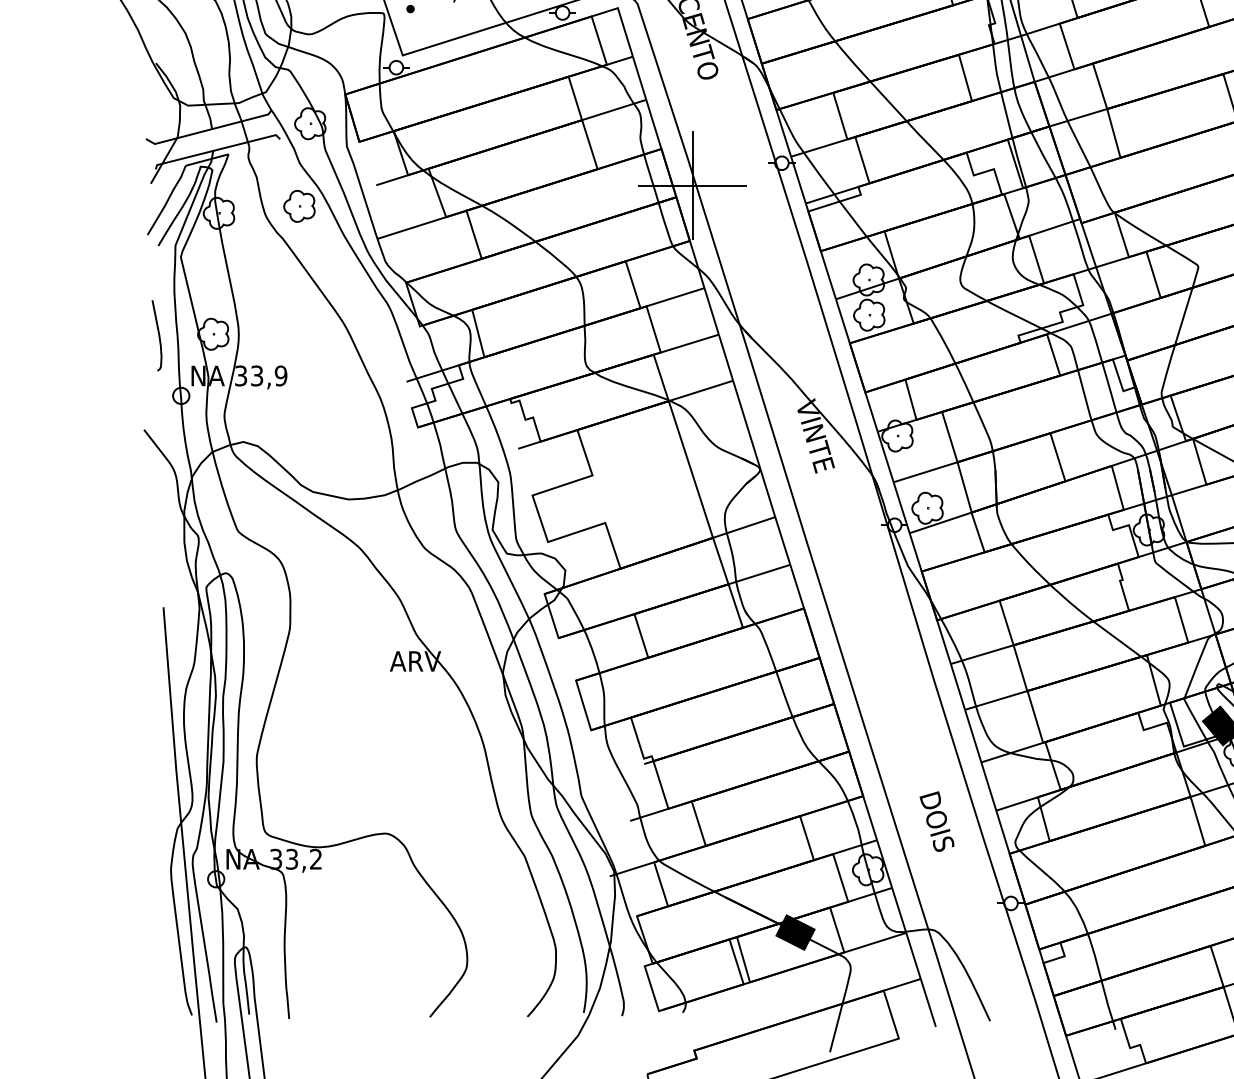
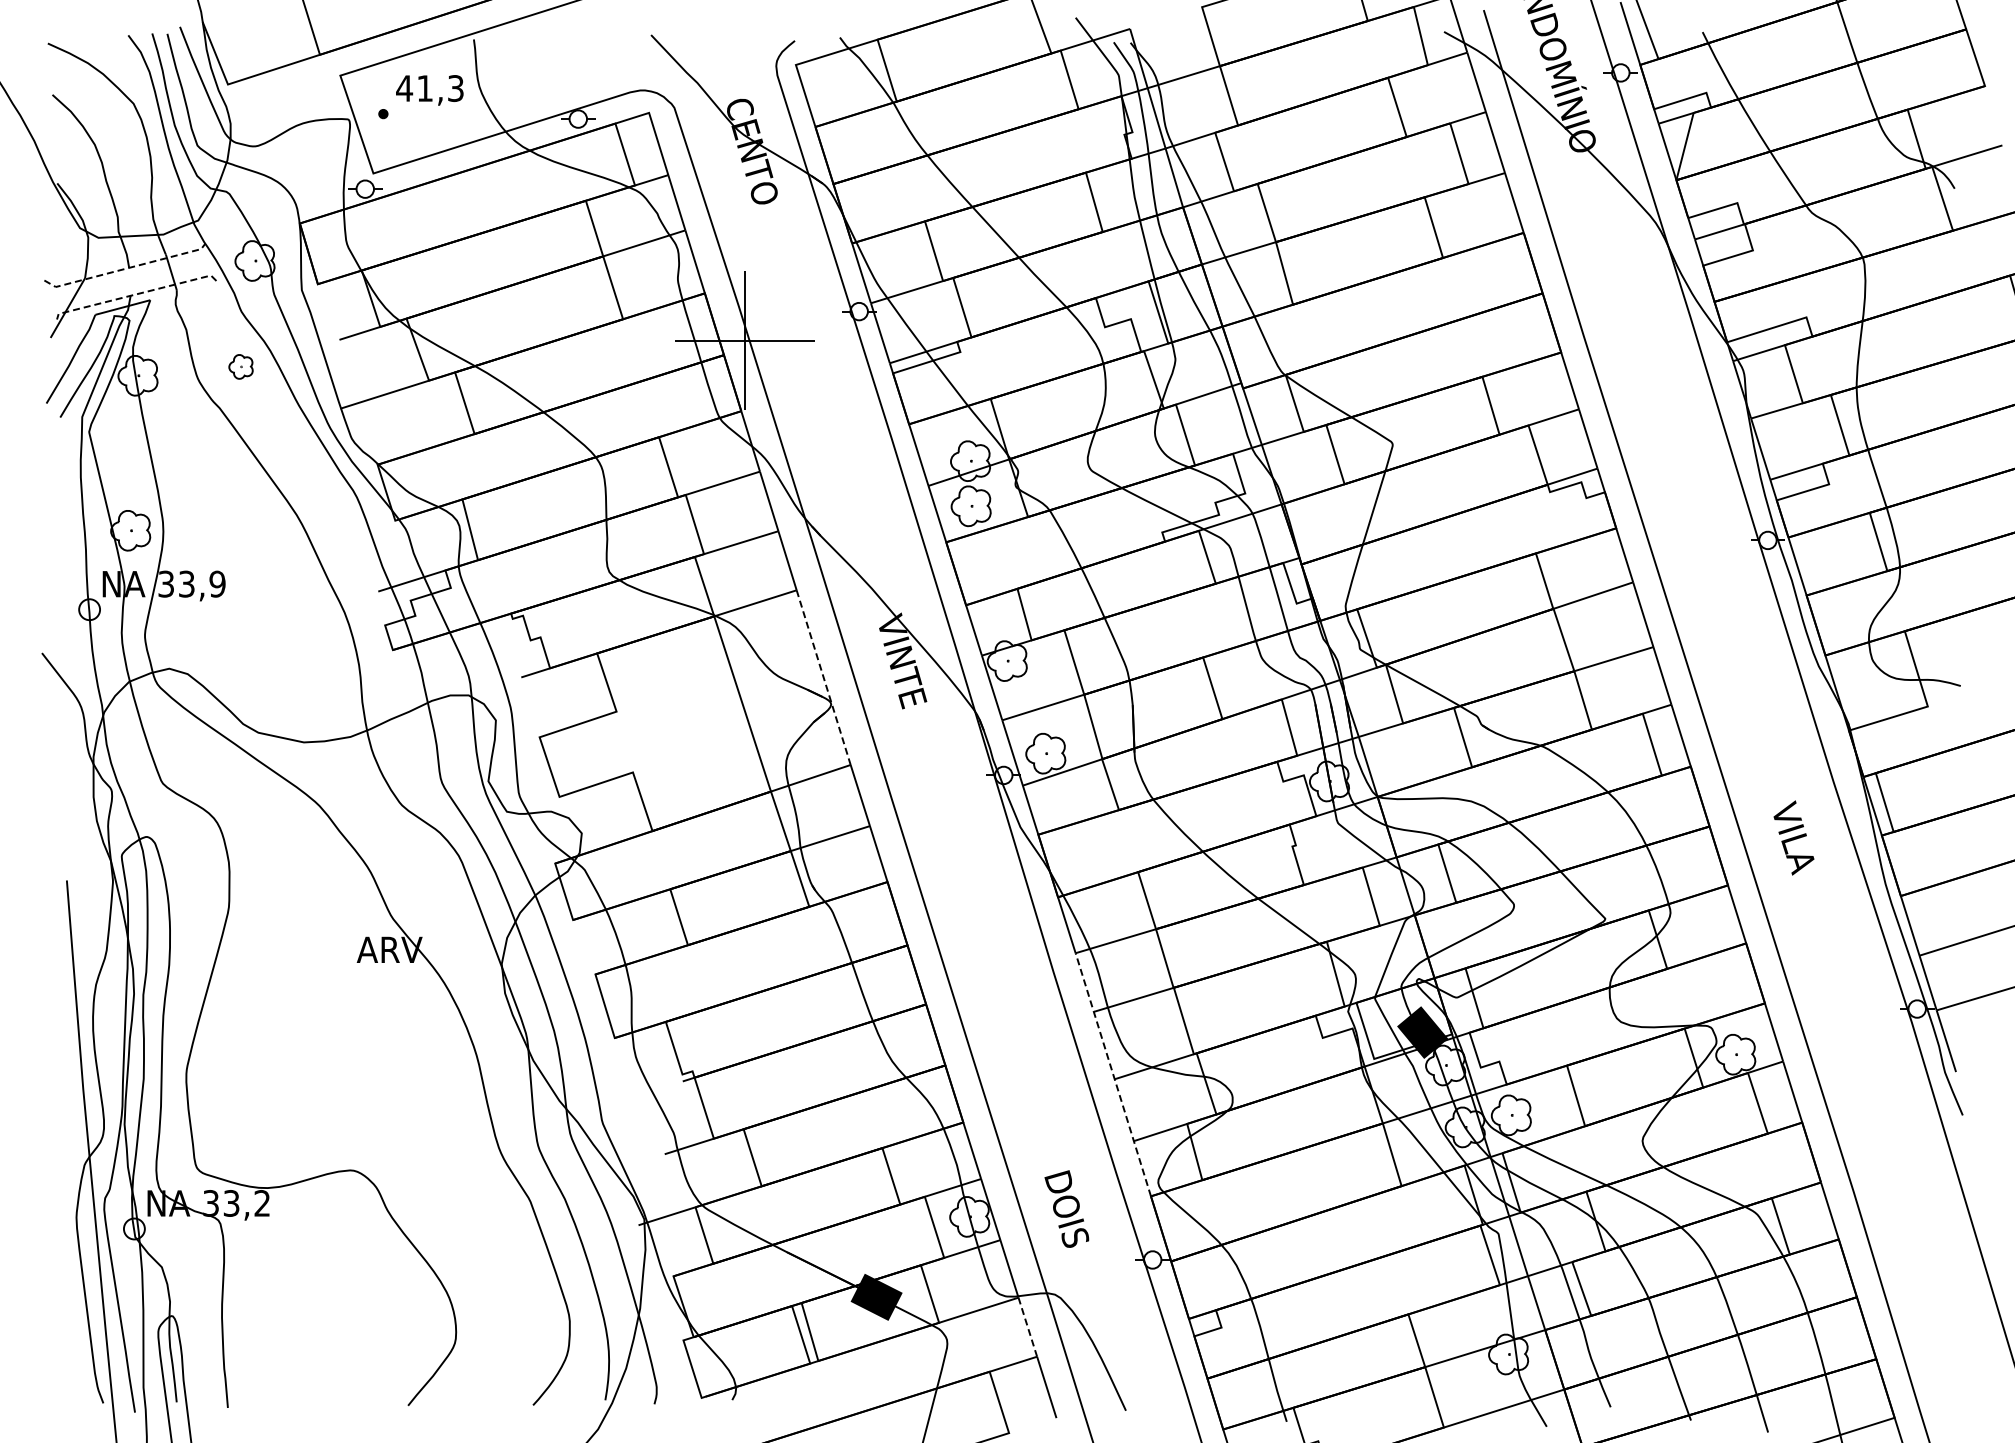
line: (210, 129) -> (126, 268), solid -> dashed
line: (217, 149) -> (135, 294), solid -> dashed
part: (299, 206) -> (240, 366), size x0.6
curve: (158, 335) -> (60, 532), removed
line: (754, 449) -> (823, 678), solid -> dashed
line: (980, 758) -> (1113, 1074), solid -> dashed
text: (936, 821) -> (1066, 1208), moved
line: (913, 956) -> (1027, 1327), solid -> dashed

